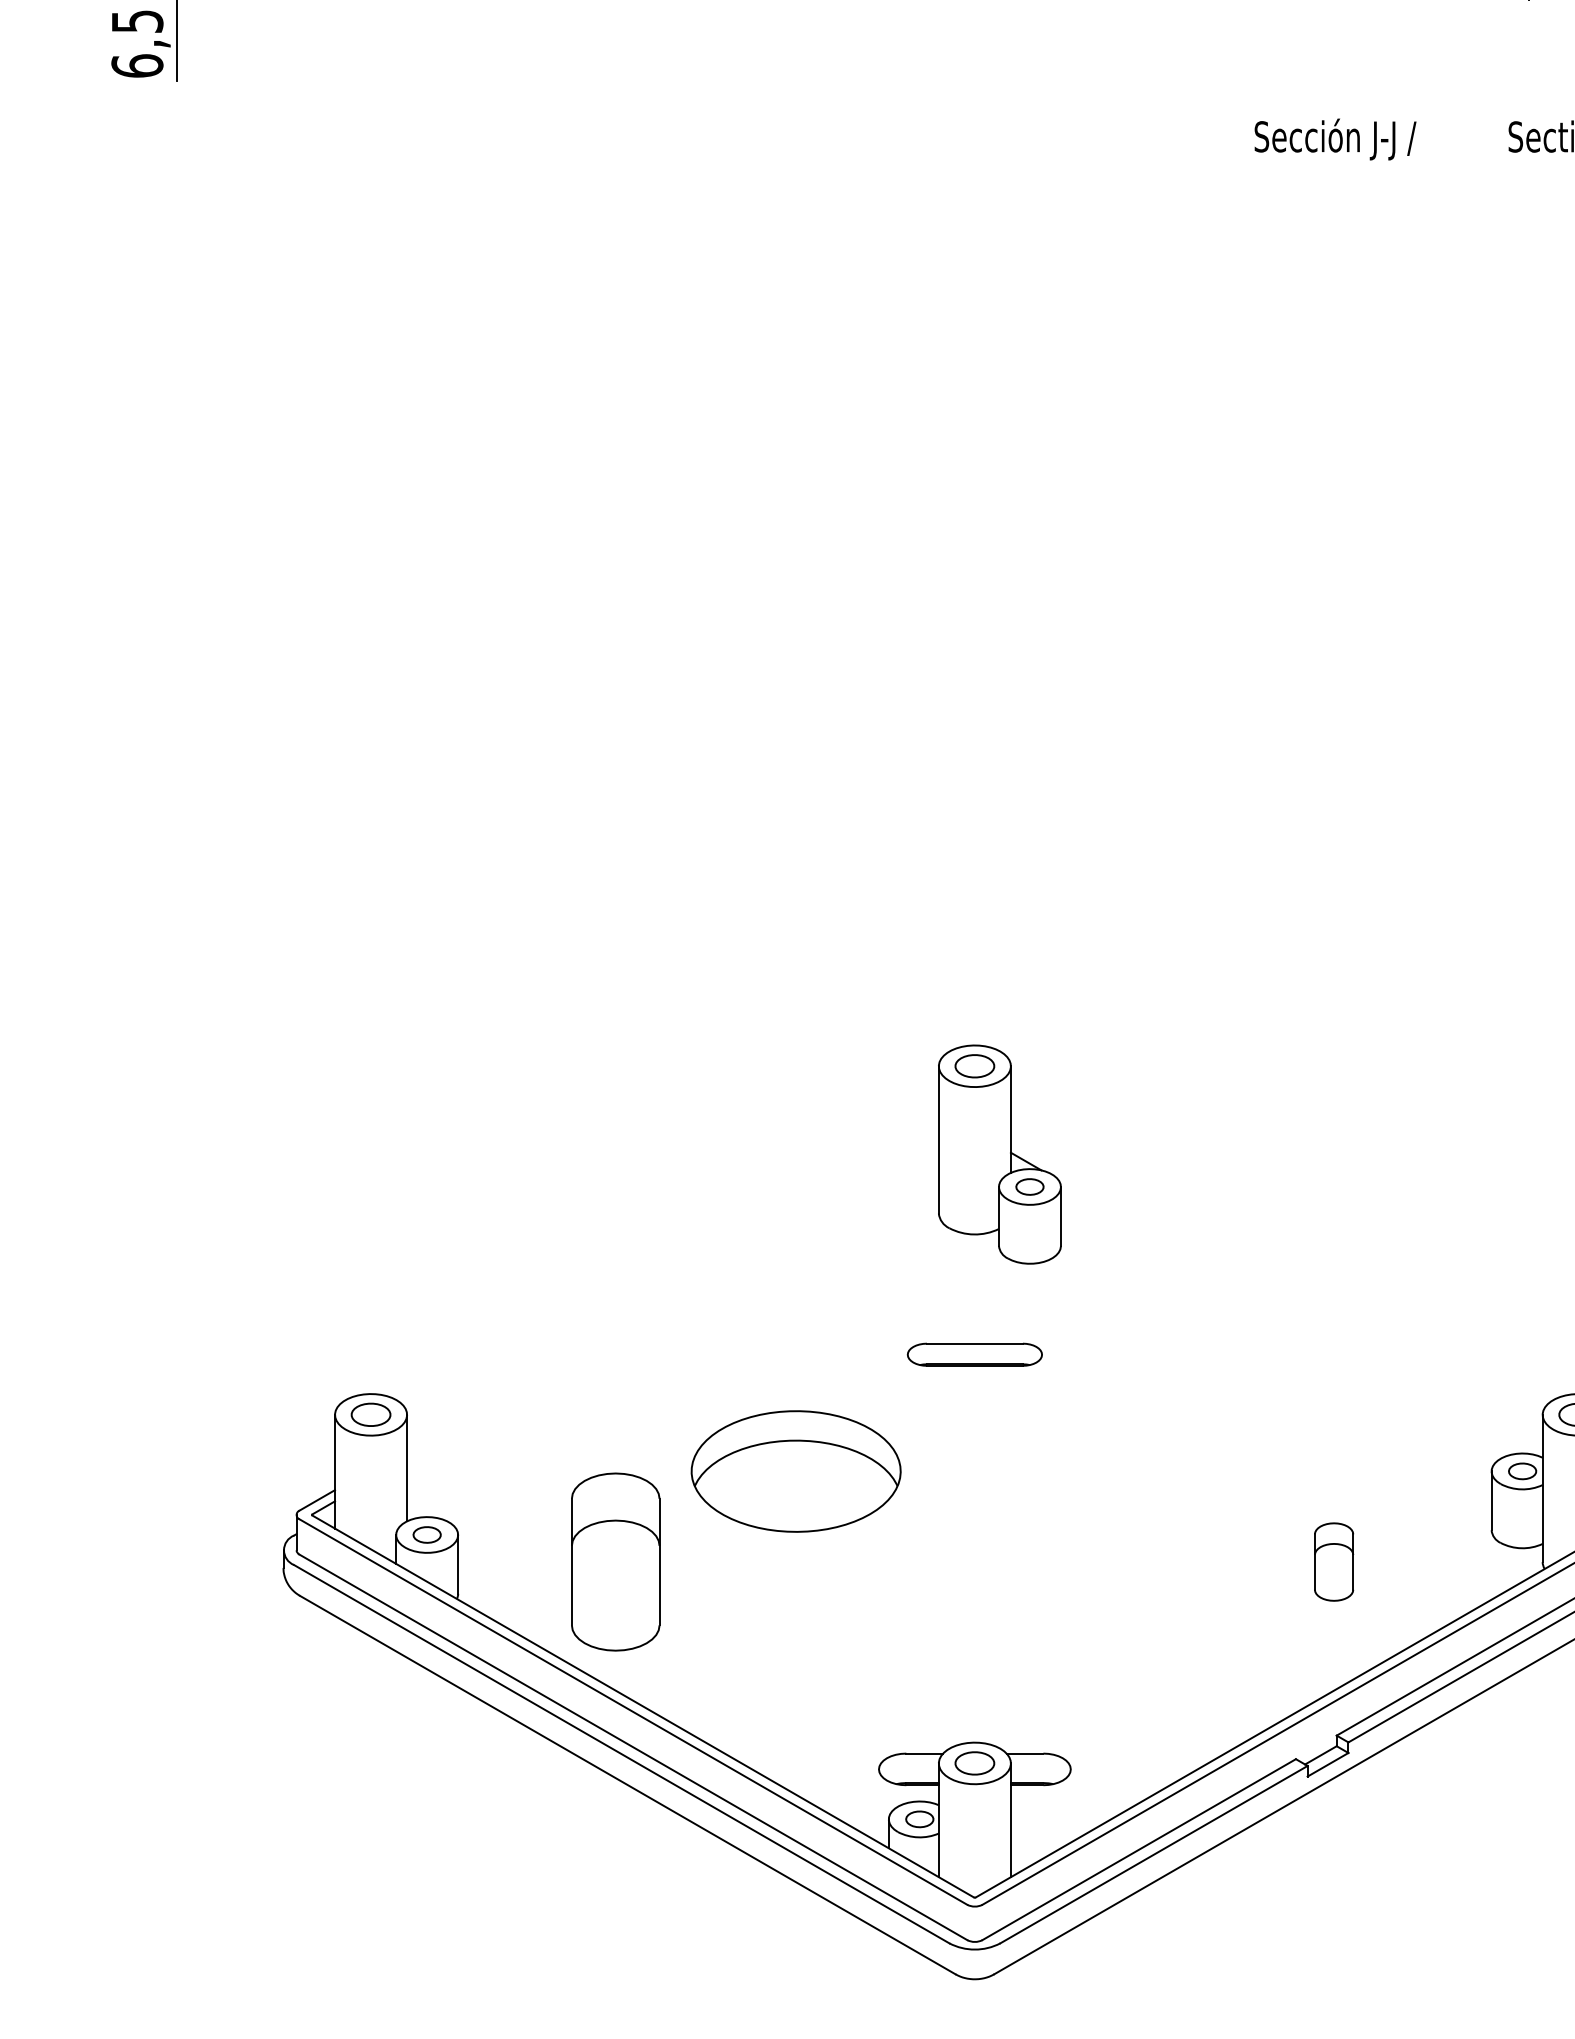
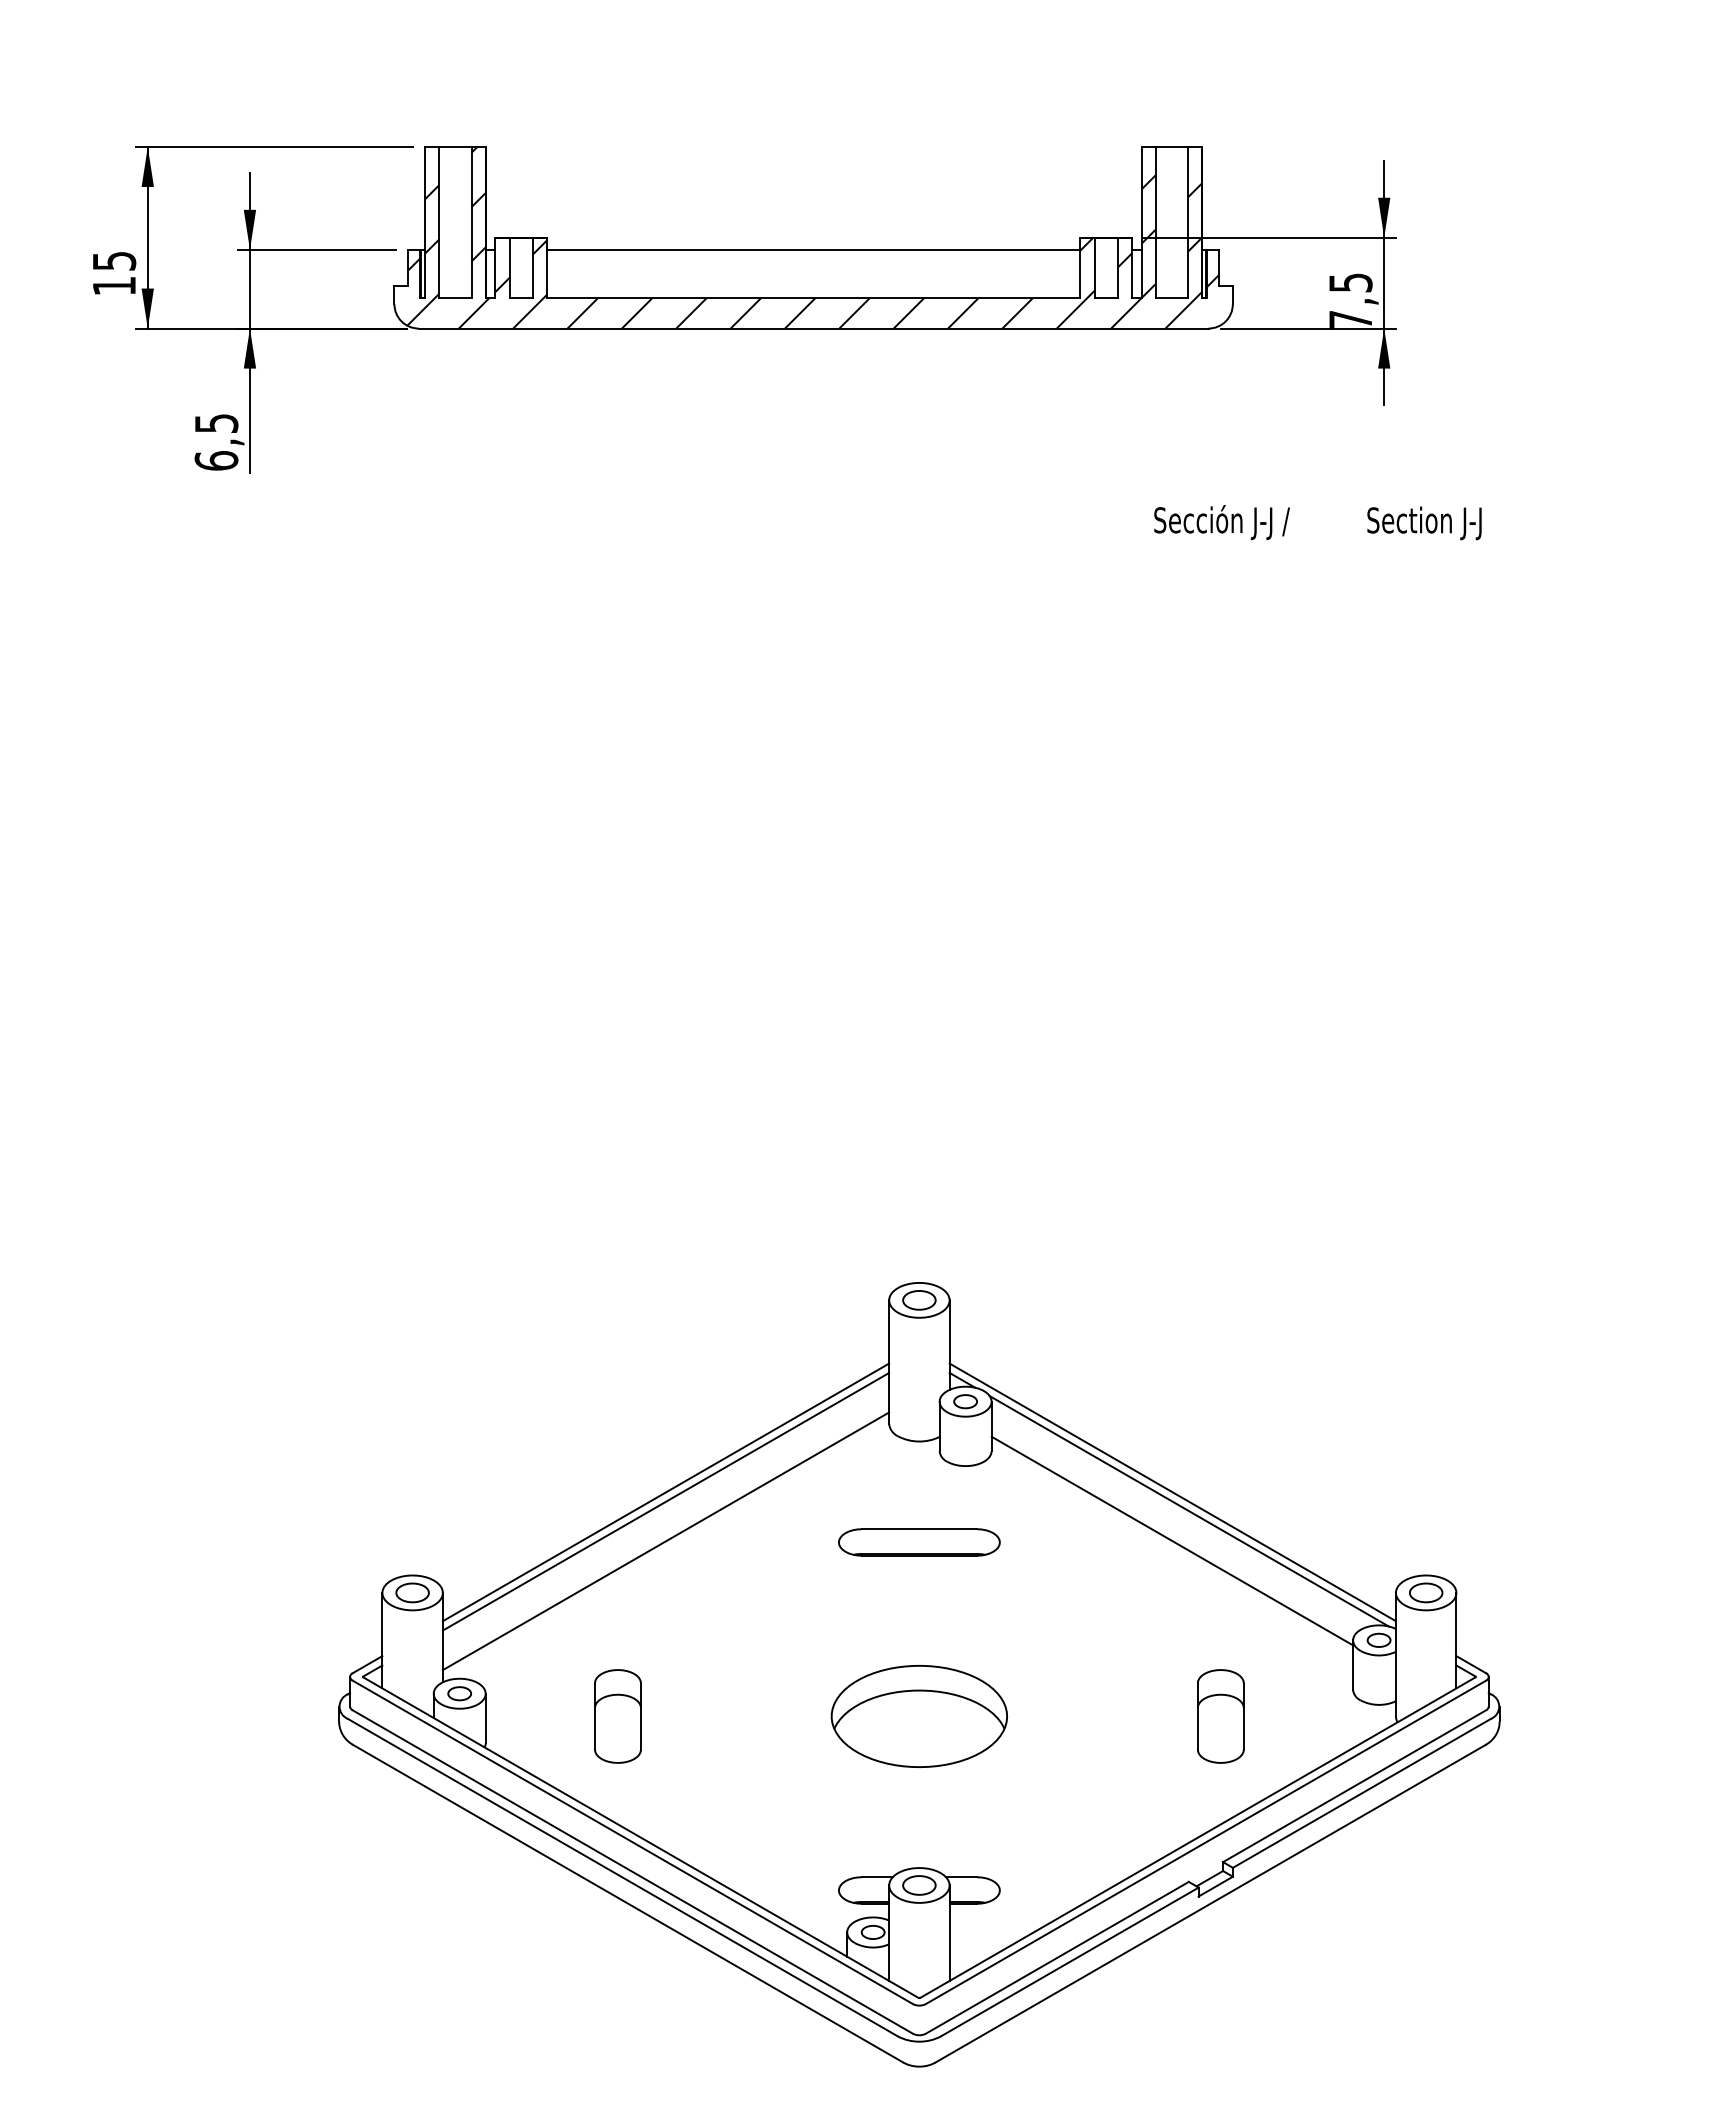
line: (672, 1295) -> (665, 1492), added
line: (1276, 1295) -> (1172, 1492), added
line: (672, 1305) -> (665, 1501), added
line: (1295, 1317) -> (1188, 1511), added
line: (1276, 1352) -> (1172, 1540), added
line: (672, 1353) -> (665, 1541), added
part: (975, 1354) -> (919, 1542), size x1.43
part: (795, 1471) -> (918, 1716), moved
part: (615, 1562) -> (617, 1716), size x0.62
part: (1333, 1562) -> (1220, 1716), size x1.43

